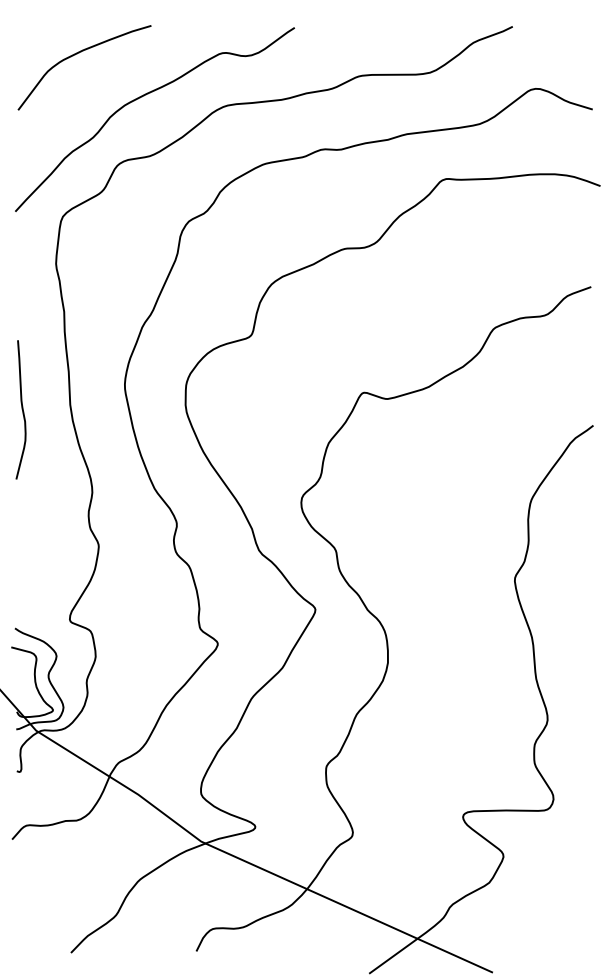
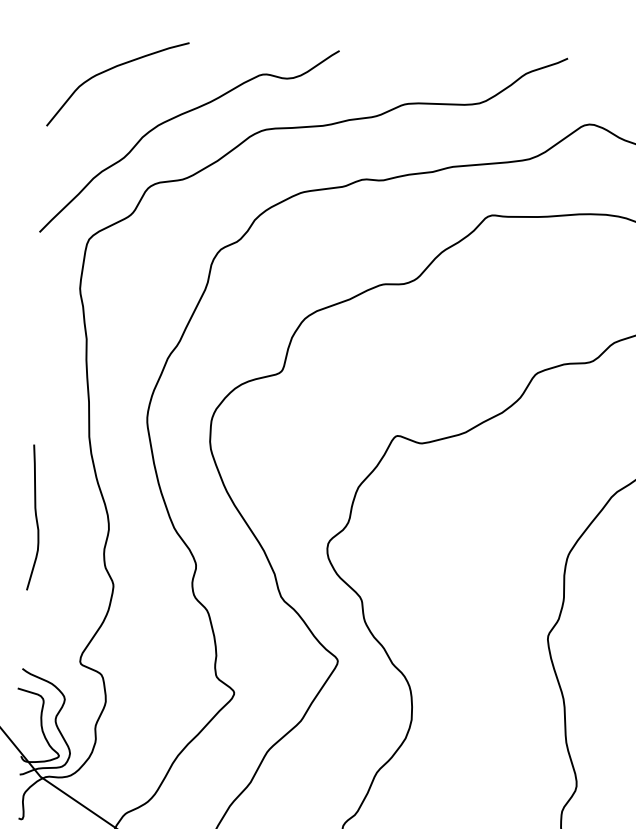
curve: (21, 409) -> (35, 517), moved

